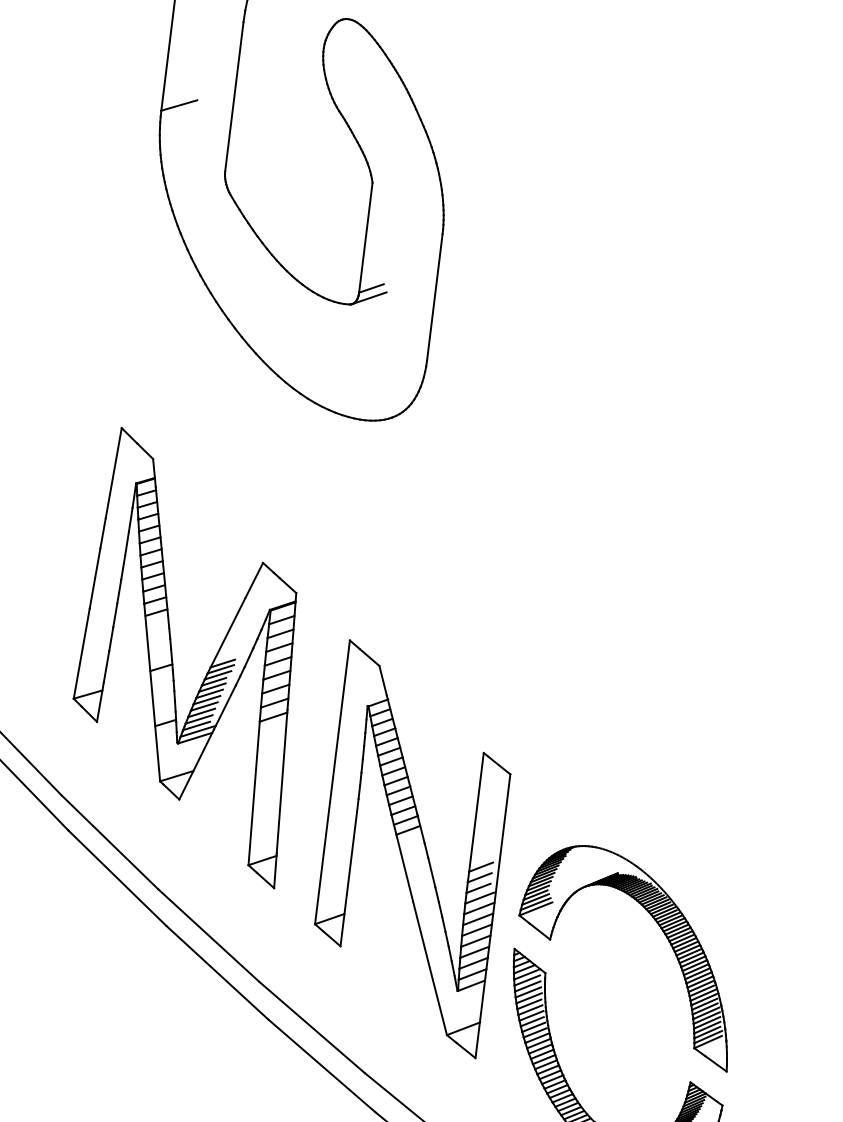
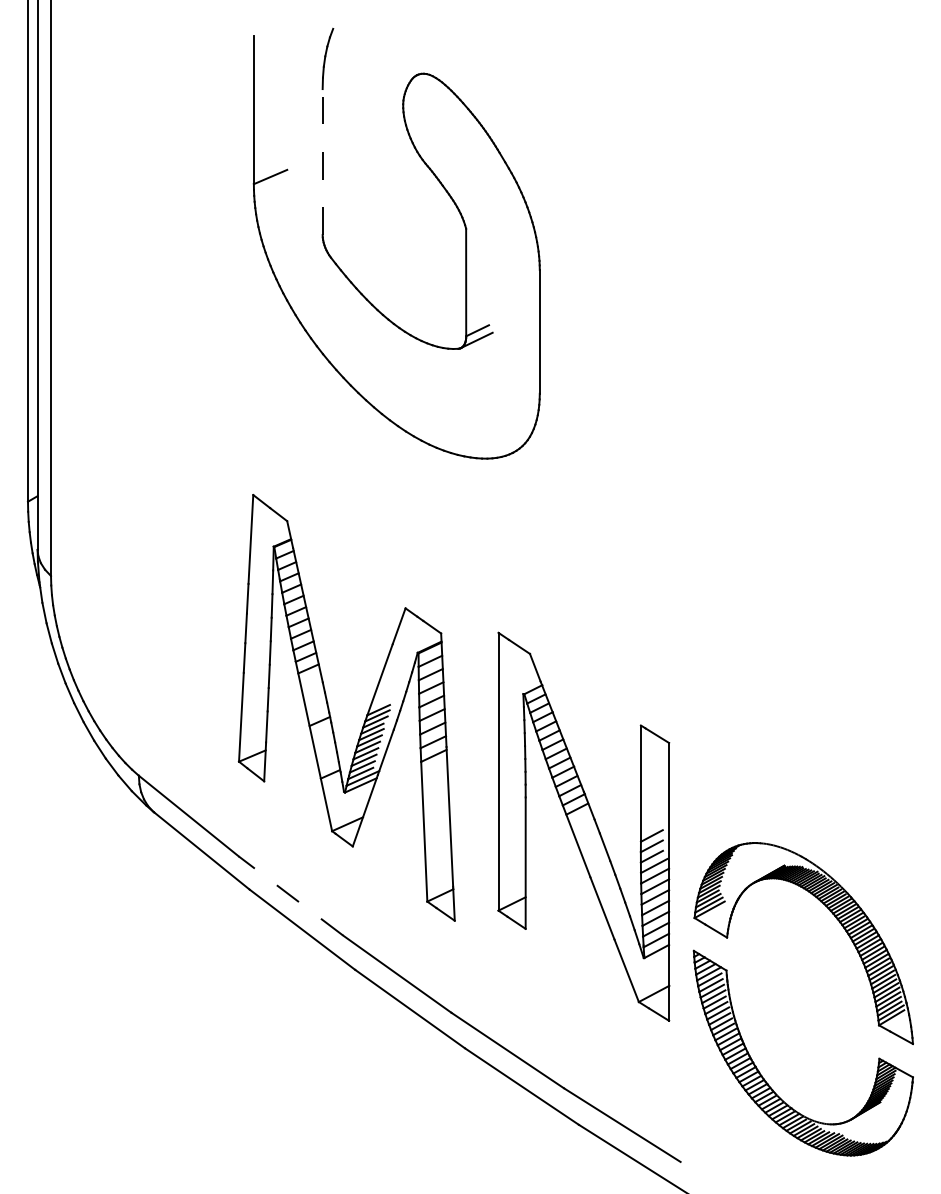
line: (234, 96) -> (322, 161), solid -> dashed
line: (109, 841) -> (290, 895), solid -> dashed
part: (412, 848) -> (583, 826), moved

